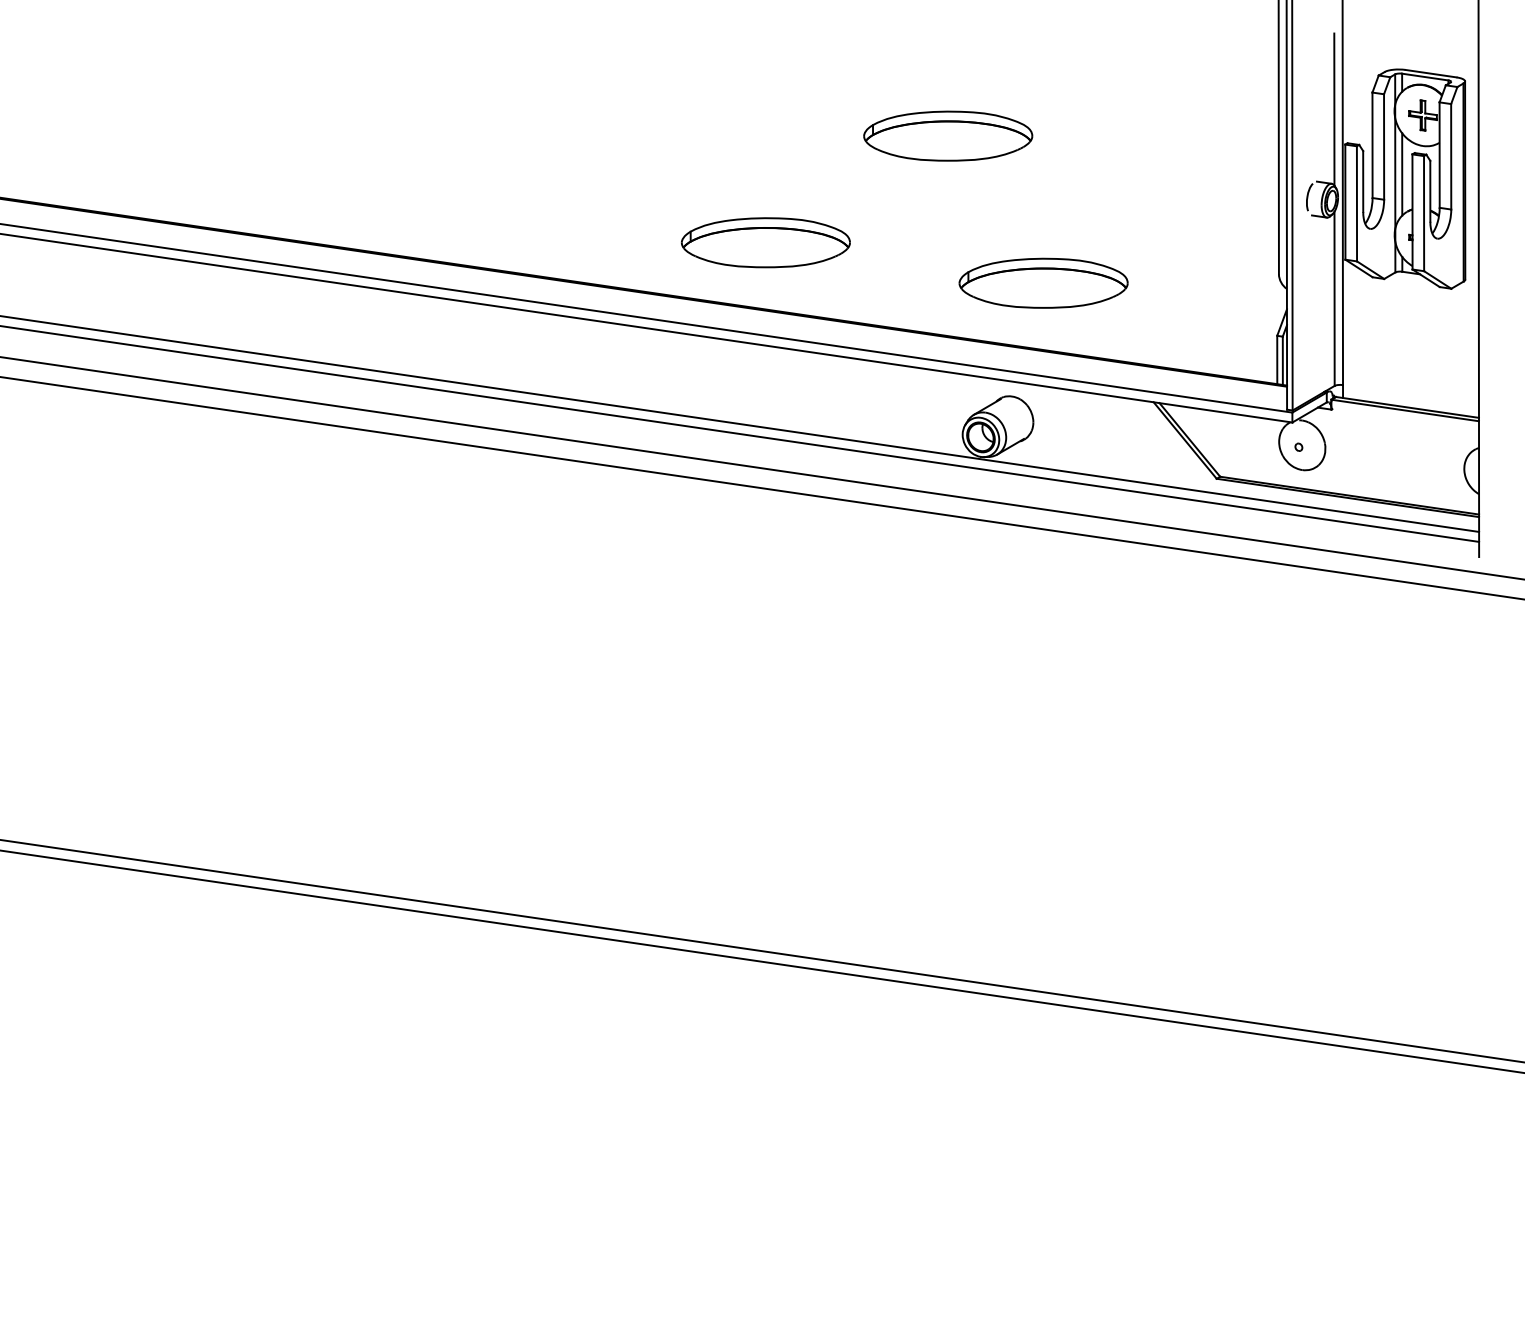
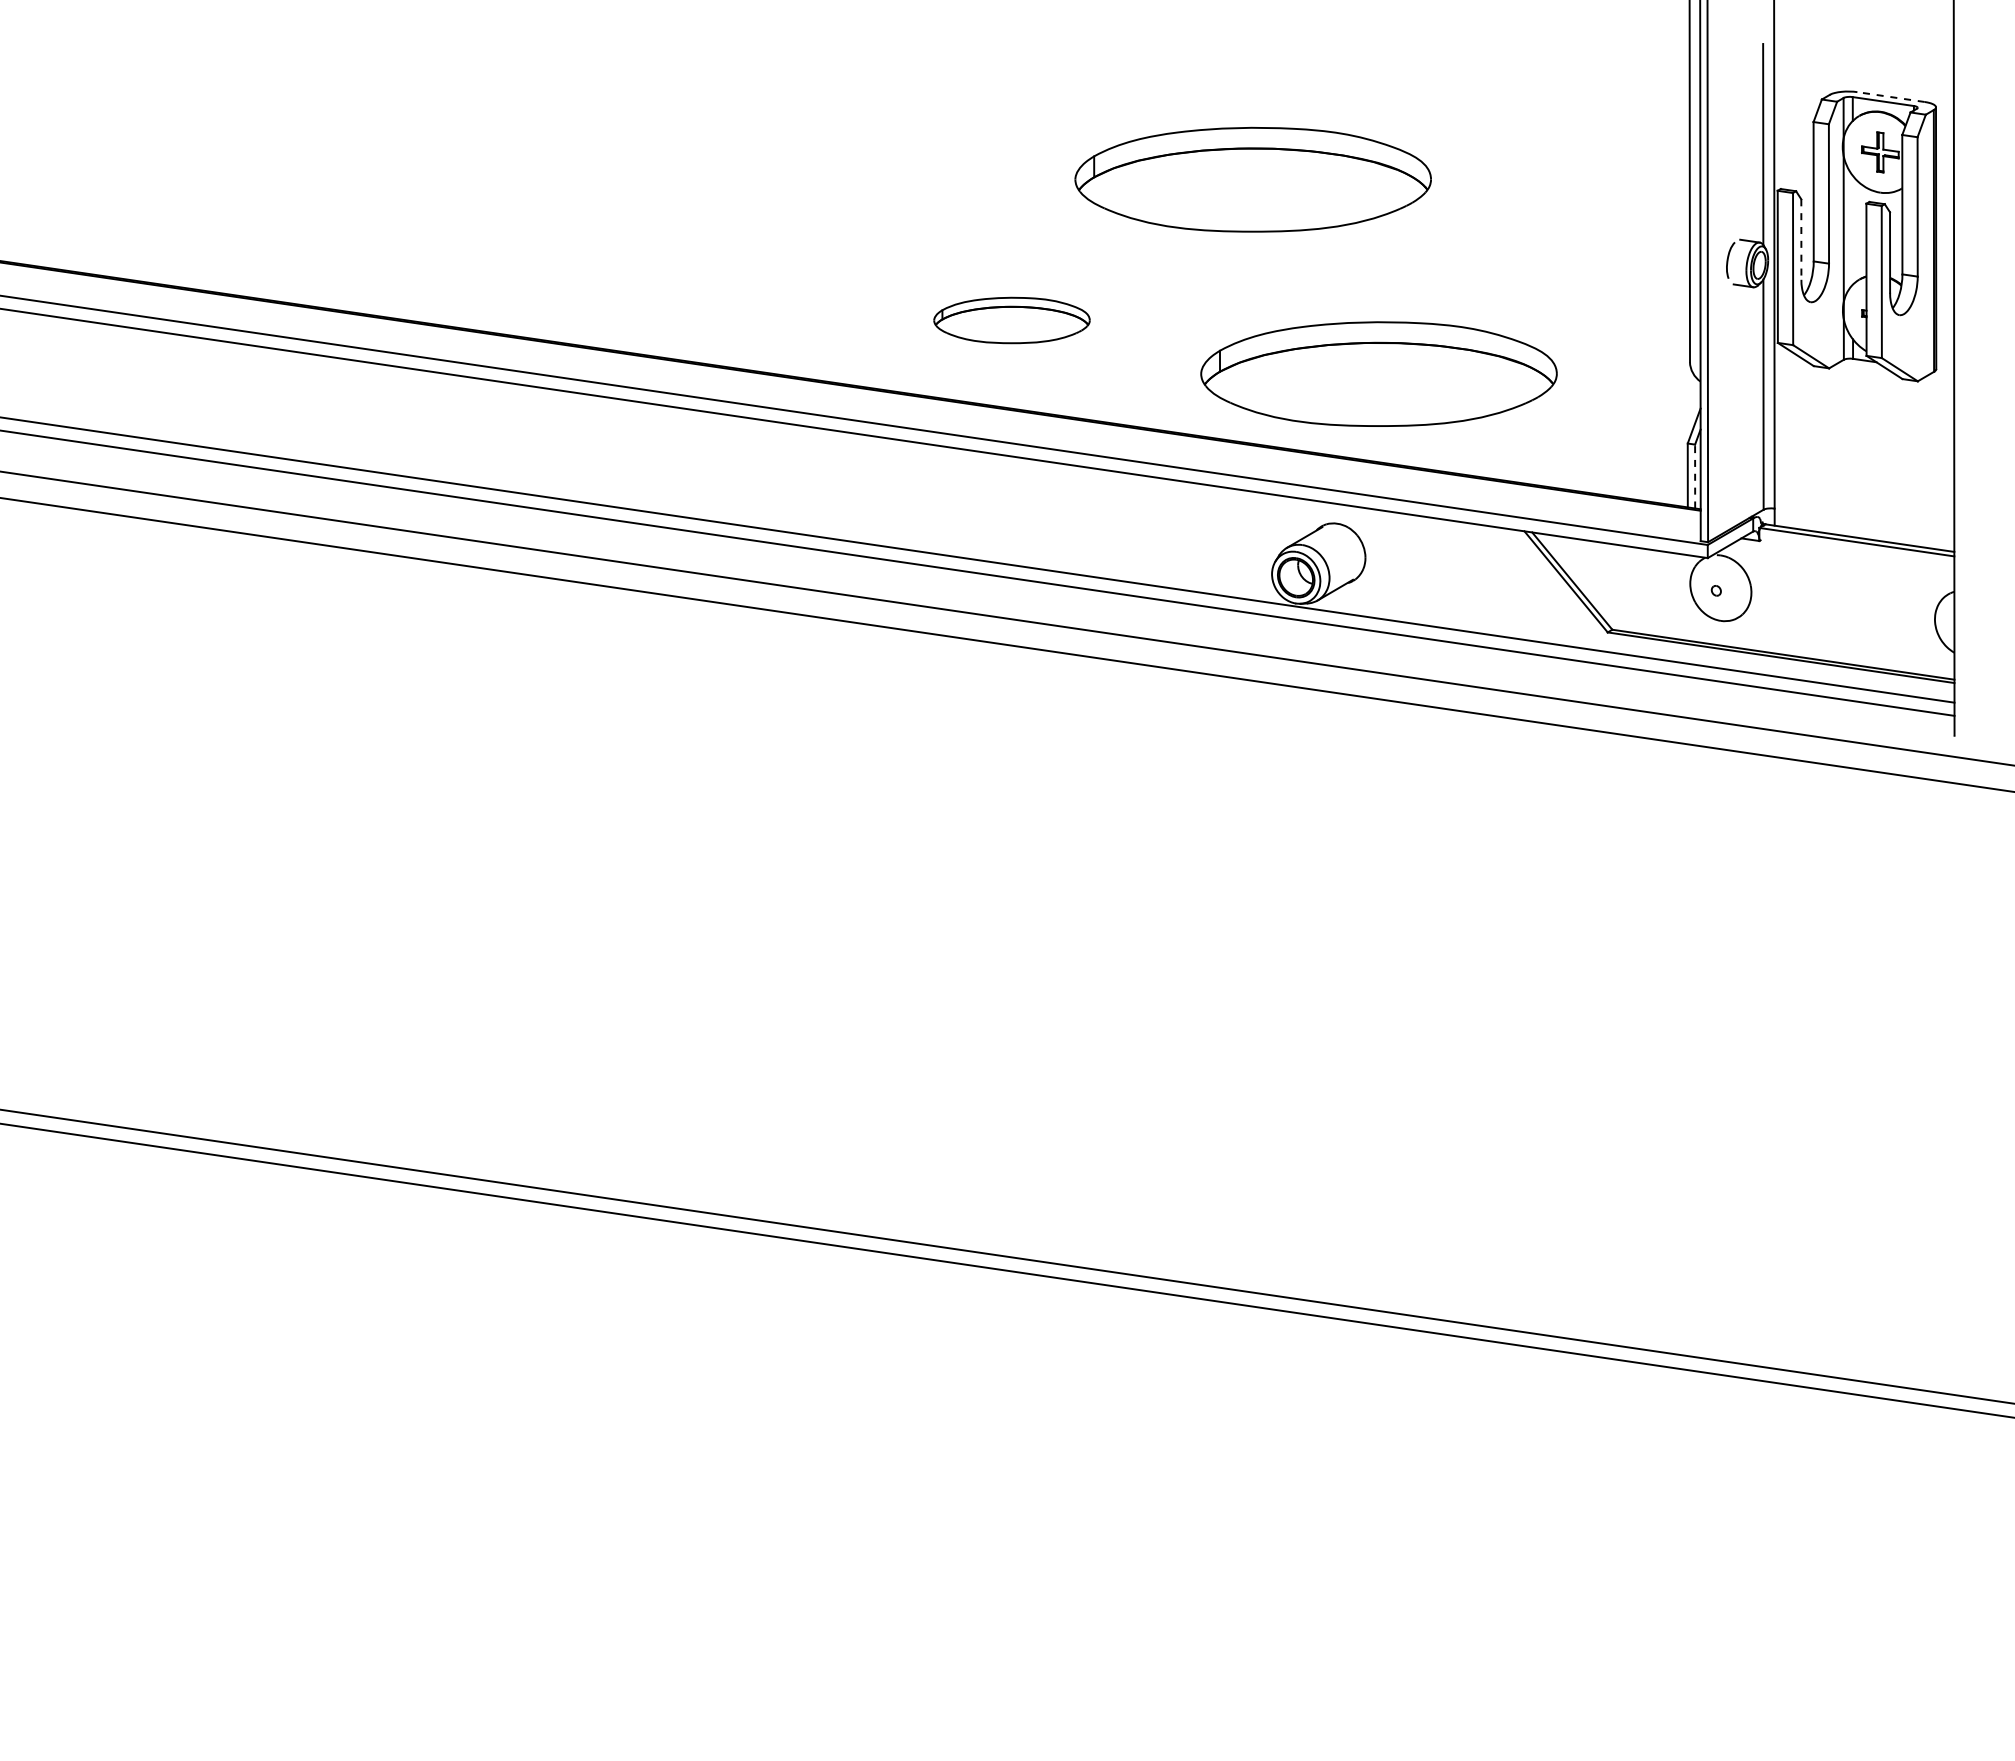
line: (1431, 74) -> (1891, 97), solid -> dashed
part: (947, 136) -> (1252, 179), size x1.6
line: (1401, 173) -> (1852, 229), removed
line: (1363, 182) -> (1801, 240), solid -> dashed
part: (765, 242) -> (1011, 320), size x0.7
part: (1043, 282) -> (1378, 373), size x1.6
line: (1283, 360) -> (1695, 476), solid -> dashed

